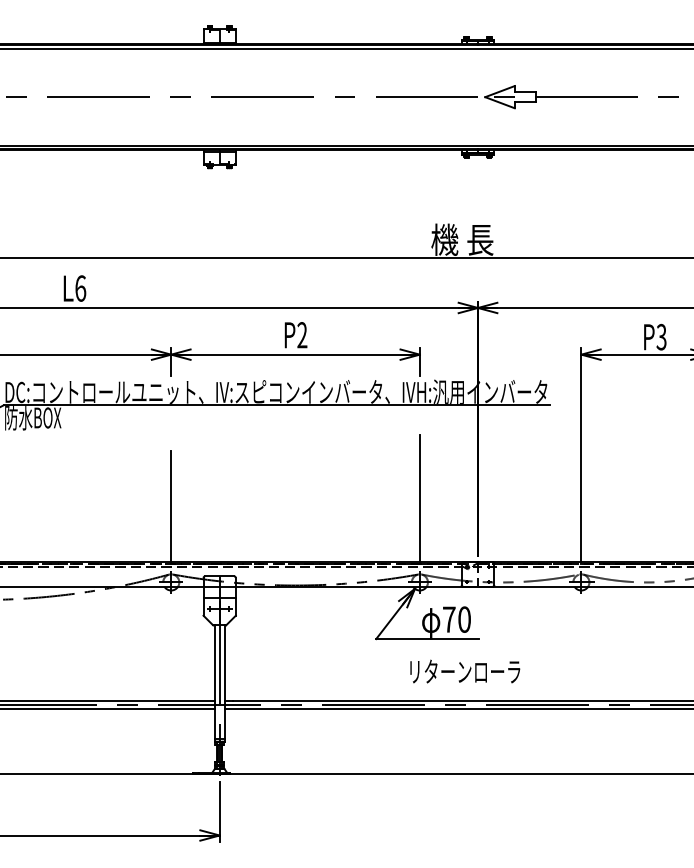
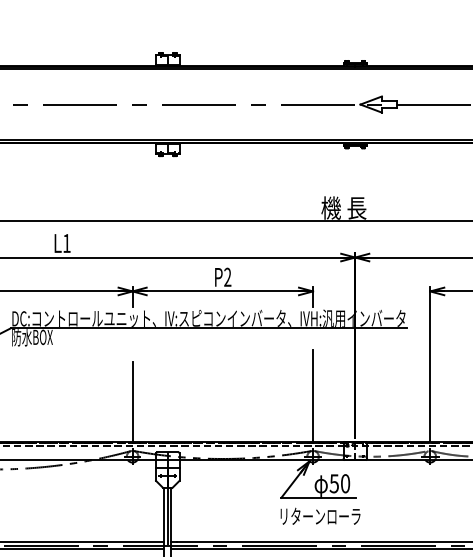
text: (80, 288) -> (66, 243), L6 -> L1
text: (448, 619) -> (333, 483), 70 -> 50
text: (465, 671) -> (320, 516), moved

